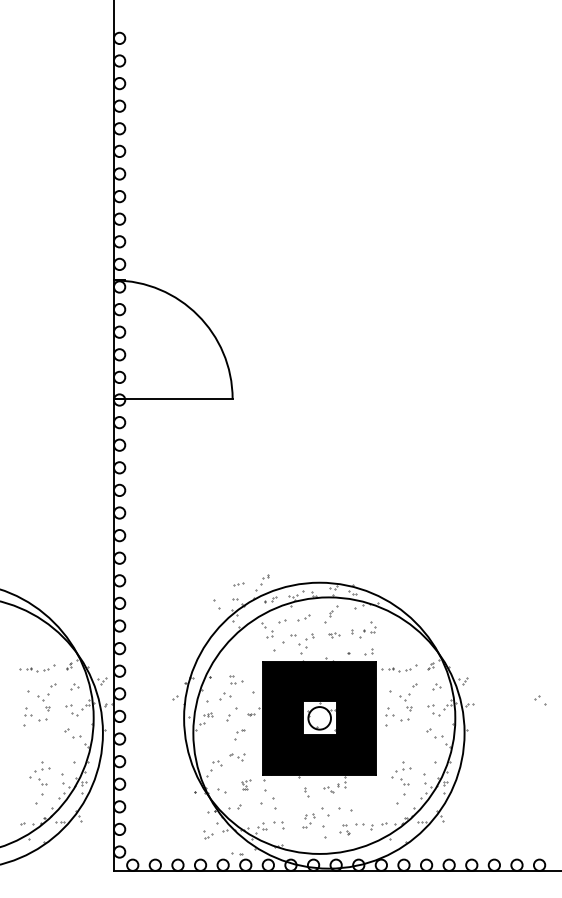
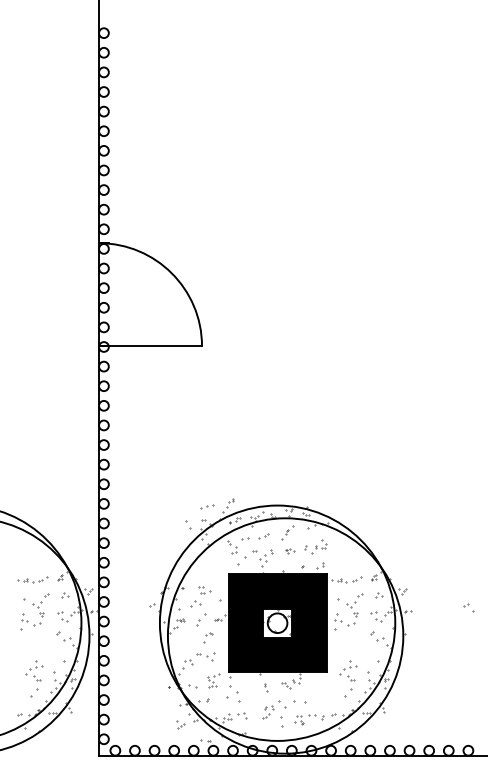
part: (238, 583) -> (207, 506), size x1.67
part: (236, 756) -> (205, 656), size x1.43
part: (245, 784) -> (213, 680), size x1.67

